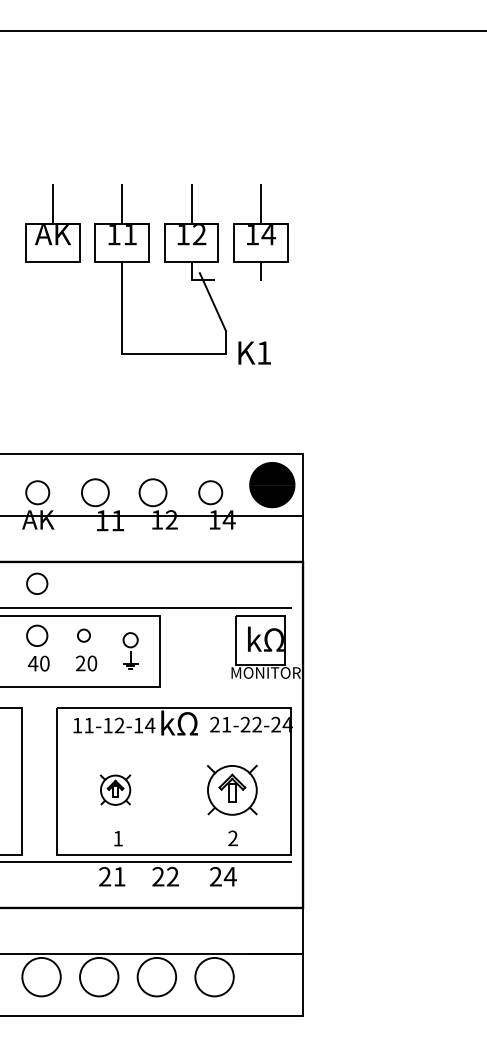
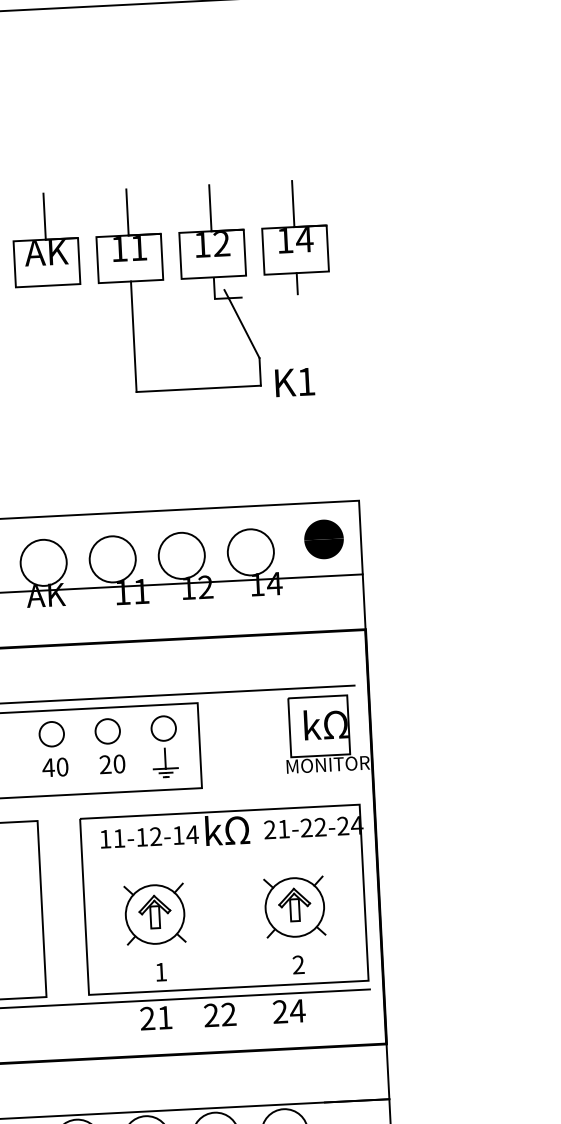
part: (271, 484) -> (323, 538), size x0.71
circle: (37, 492) -> (43, 562), size x1.67
circle: (95, 492) -> (112, 559), size x1.43
circle: (152, 492) -> (181, 555), size x1.43
circle: (210, 492) -> (250, 552), size x1.67
part: (37, 583) -> (48, 671), removed
part: (83, 635) -> (107, 731), size x1.67
part: (130, 650) -> (164, 746), size x1.43
part: (115, 789) -> (154, 913), size x1.67

